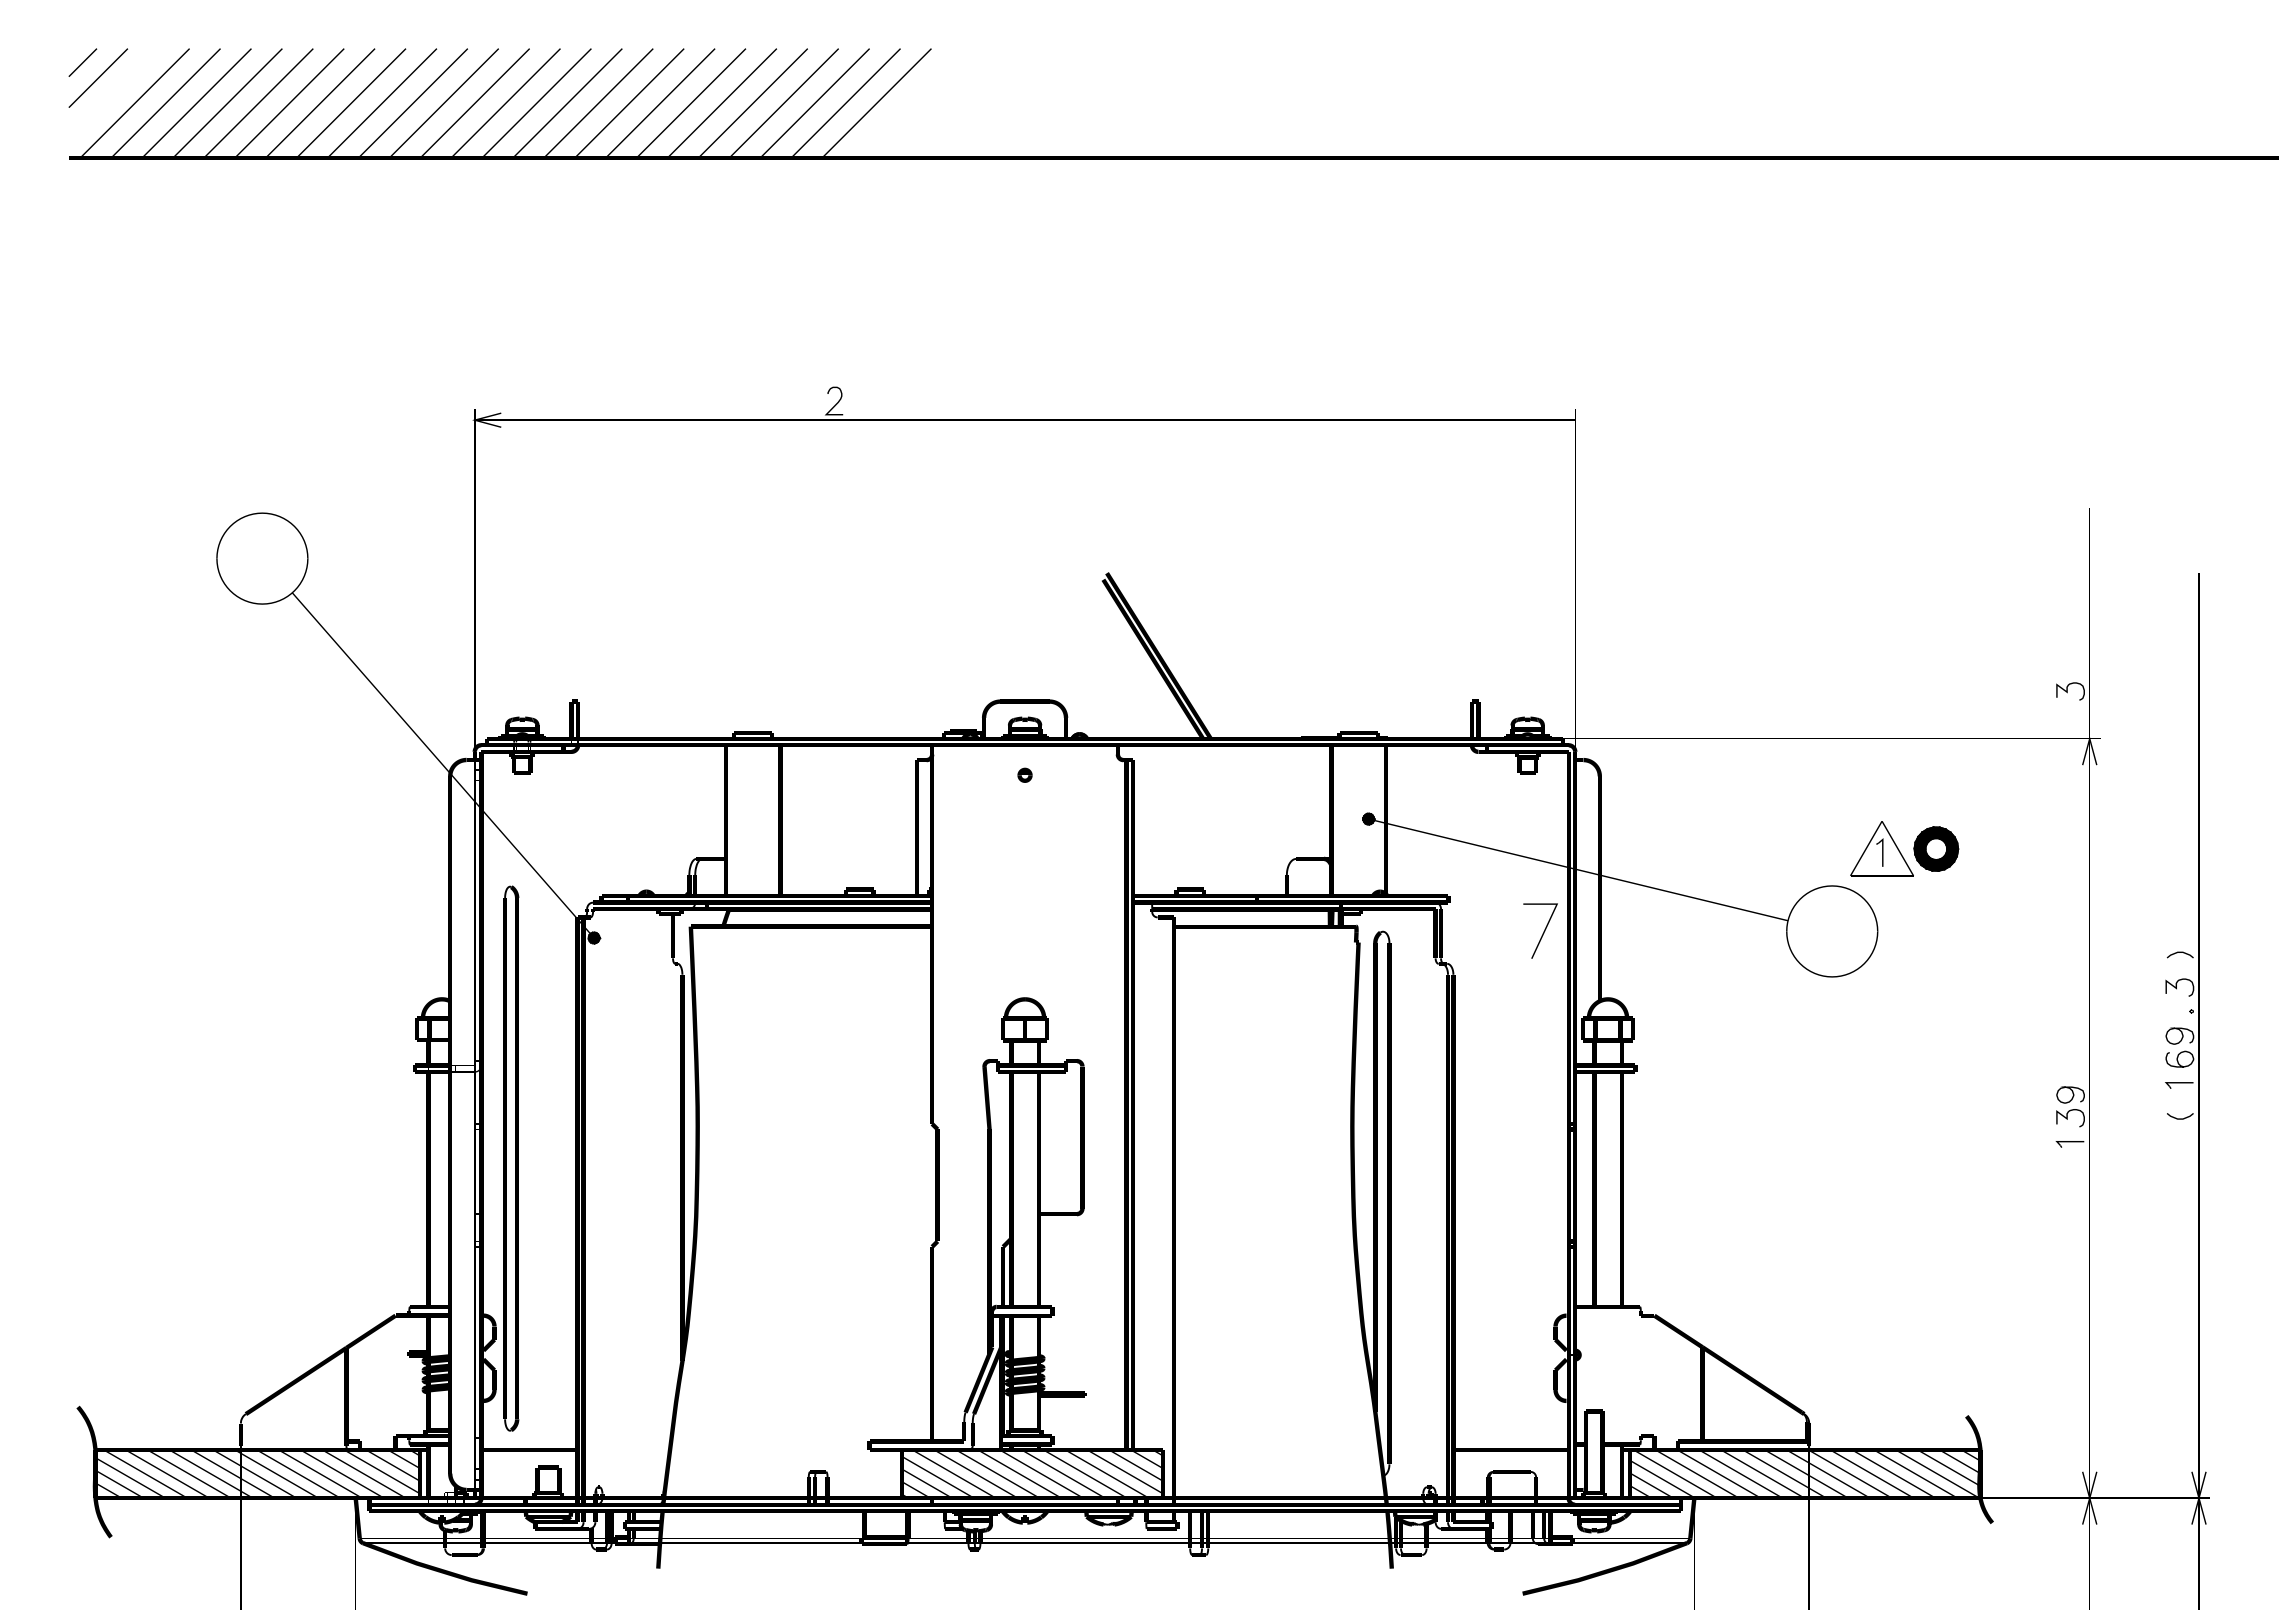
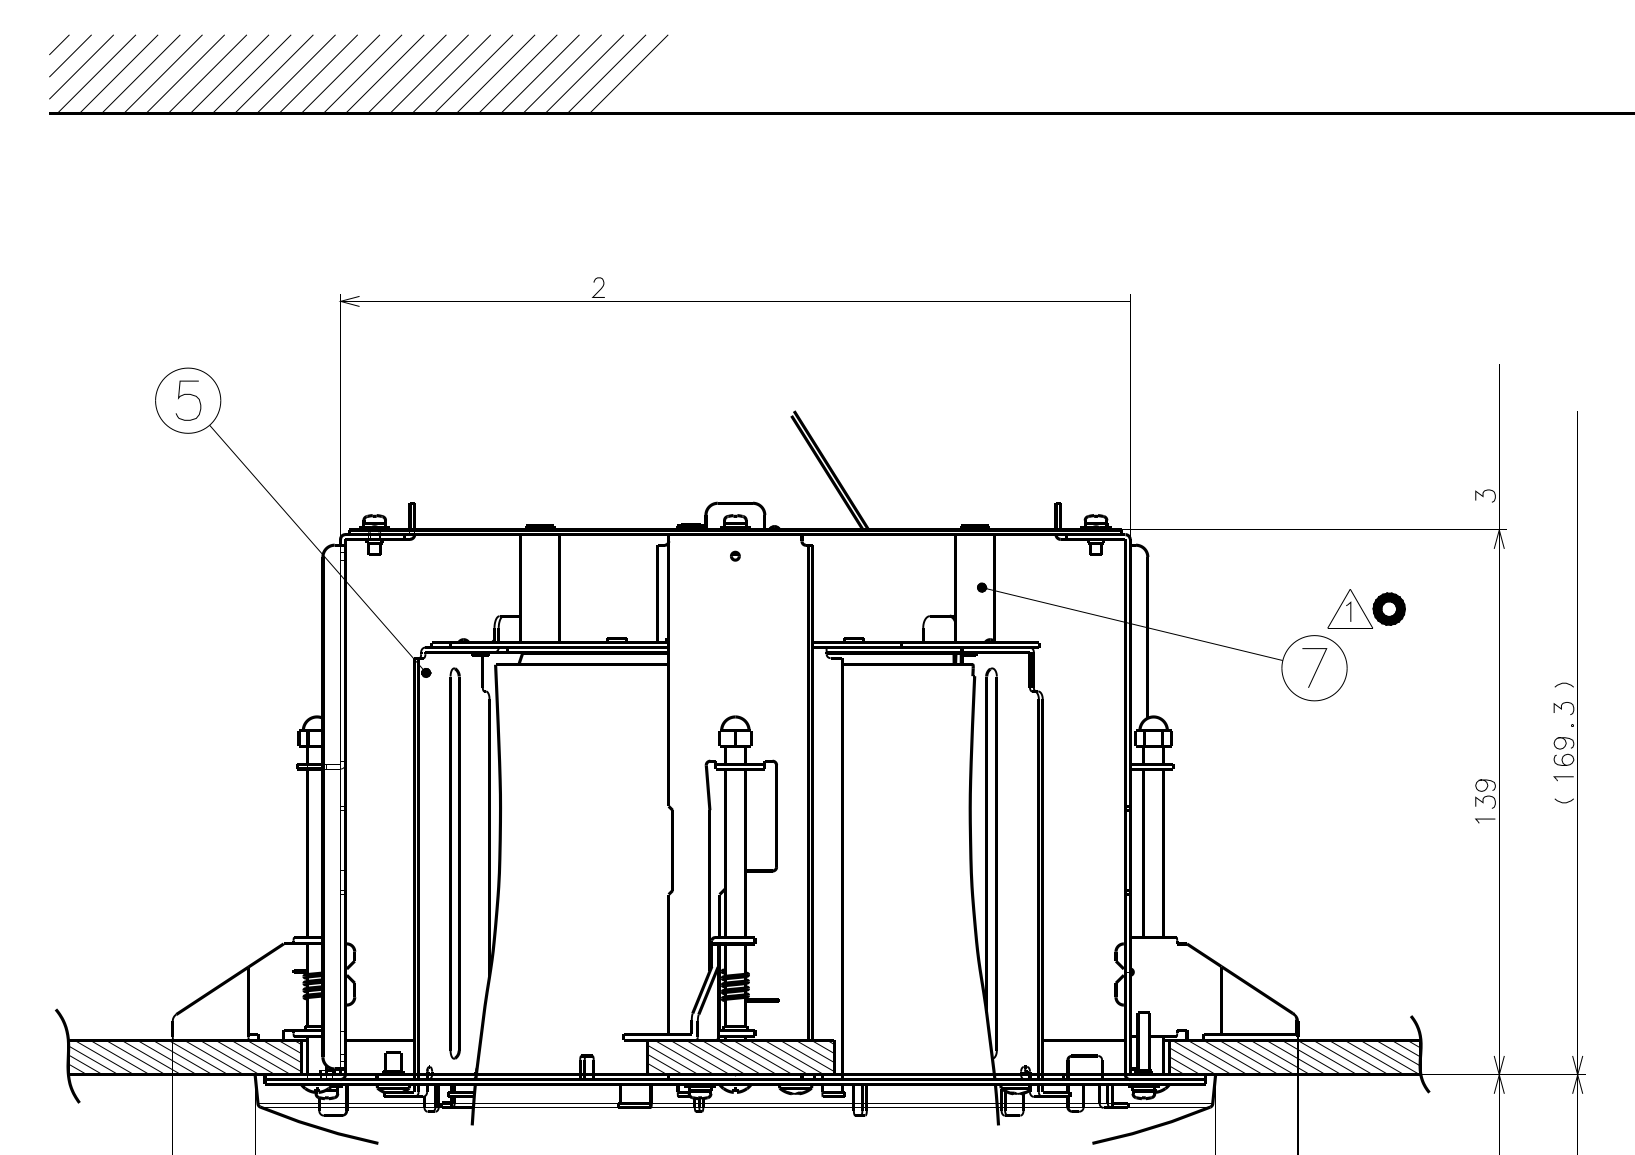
line: (113, 93) -> (81, 66), added
curve: (262, 550) -> (188, 394), added
line: (1543, 931) -> (1316, 668), moved
part: (511, 1158) -> (455, 863), moved

